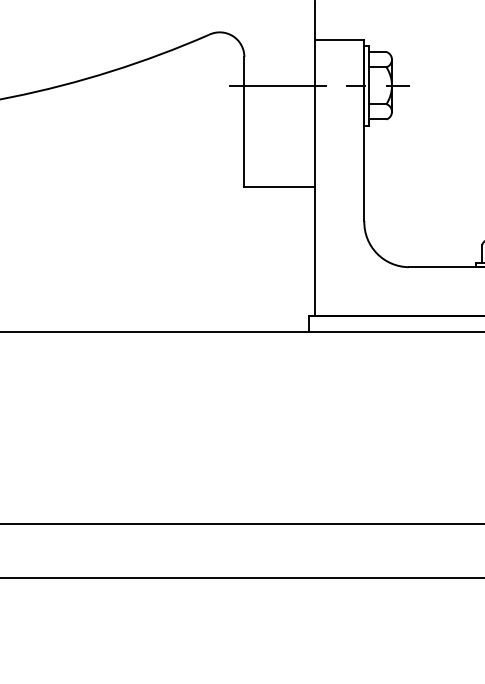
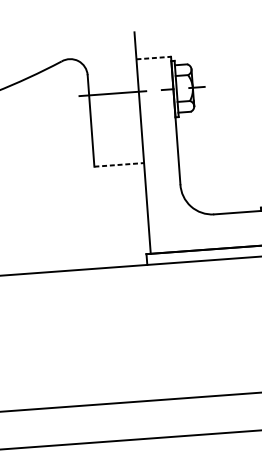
line: (339, 39) -> (153, 58), solid -> dashed
line: (280, 187) -> (119, 165), solid -> dashed

